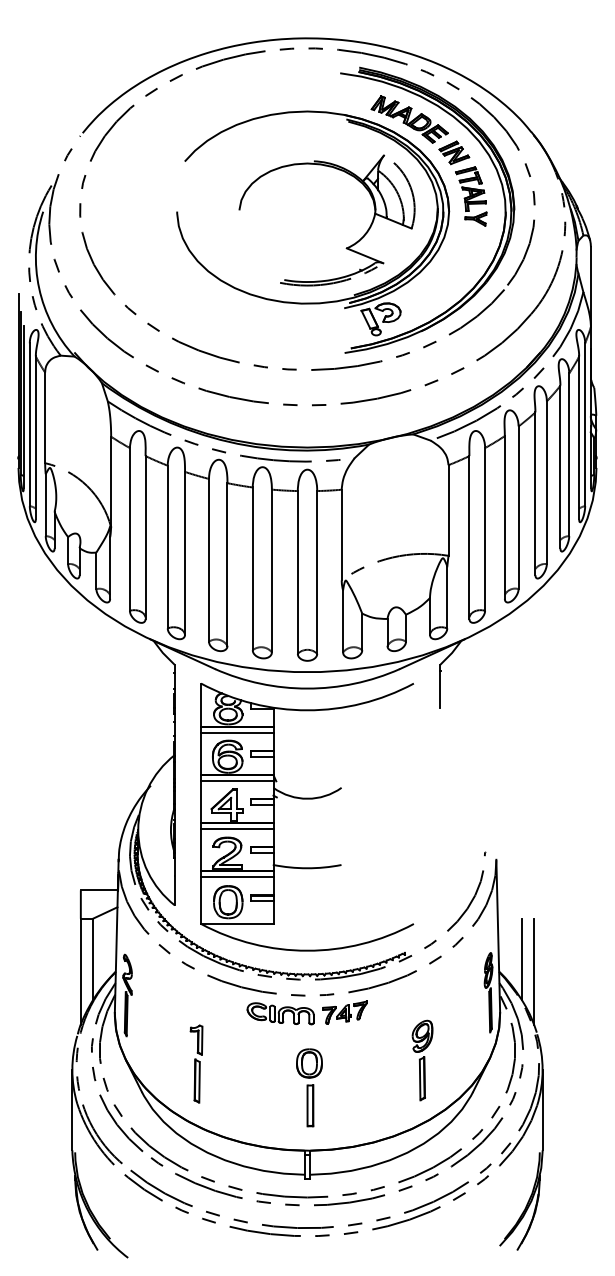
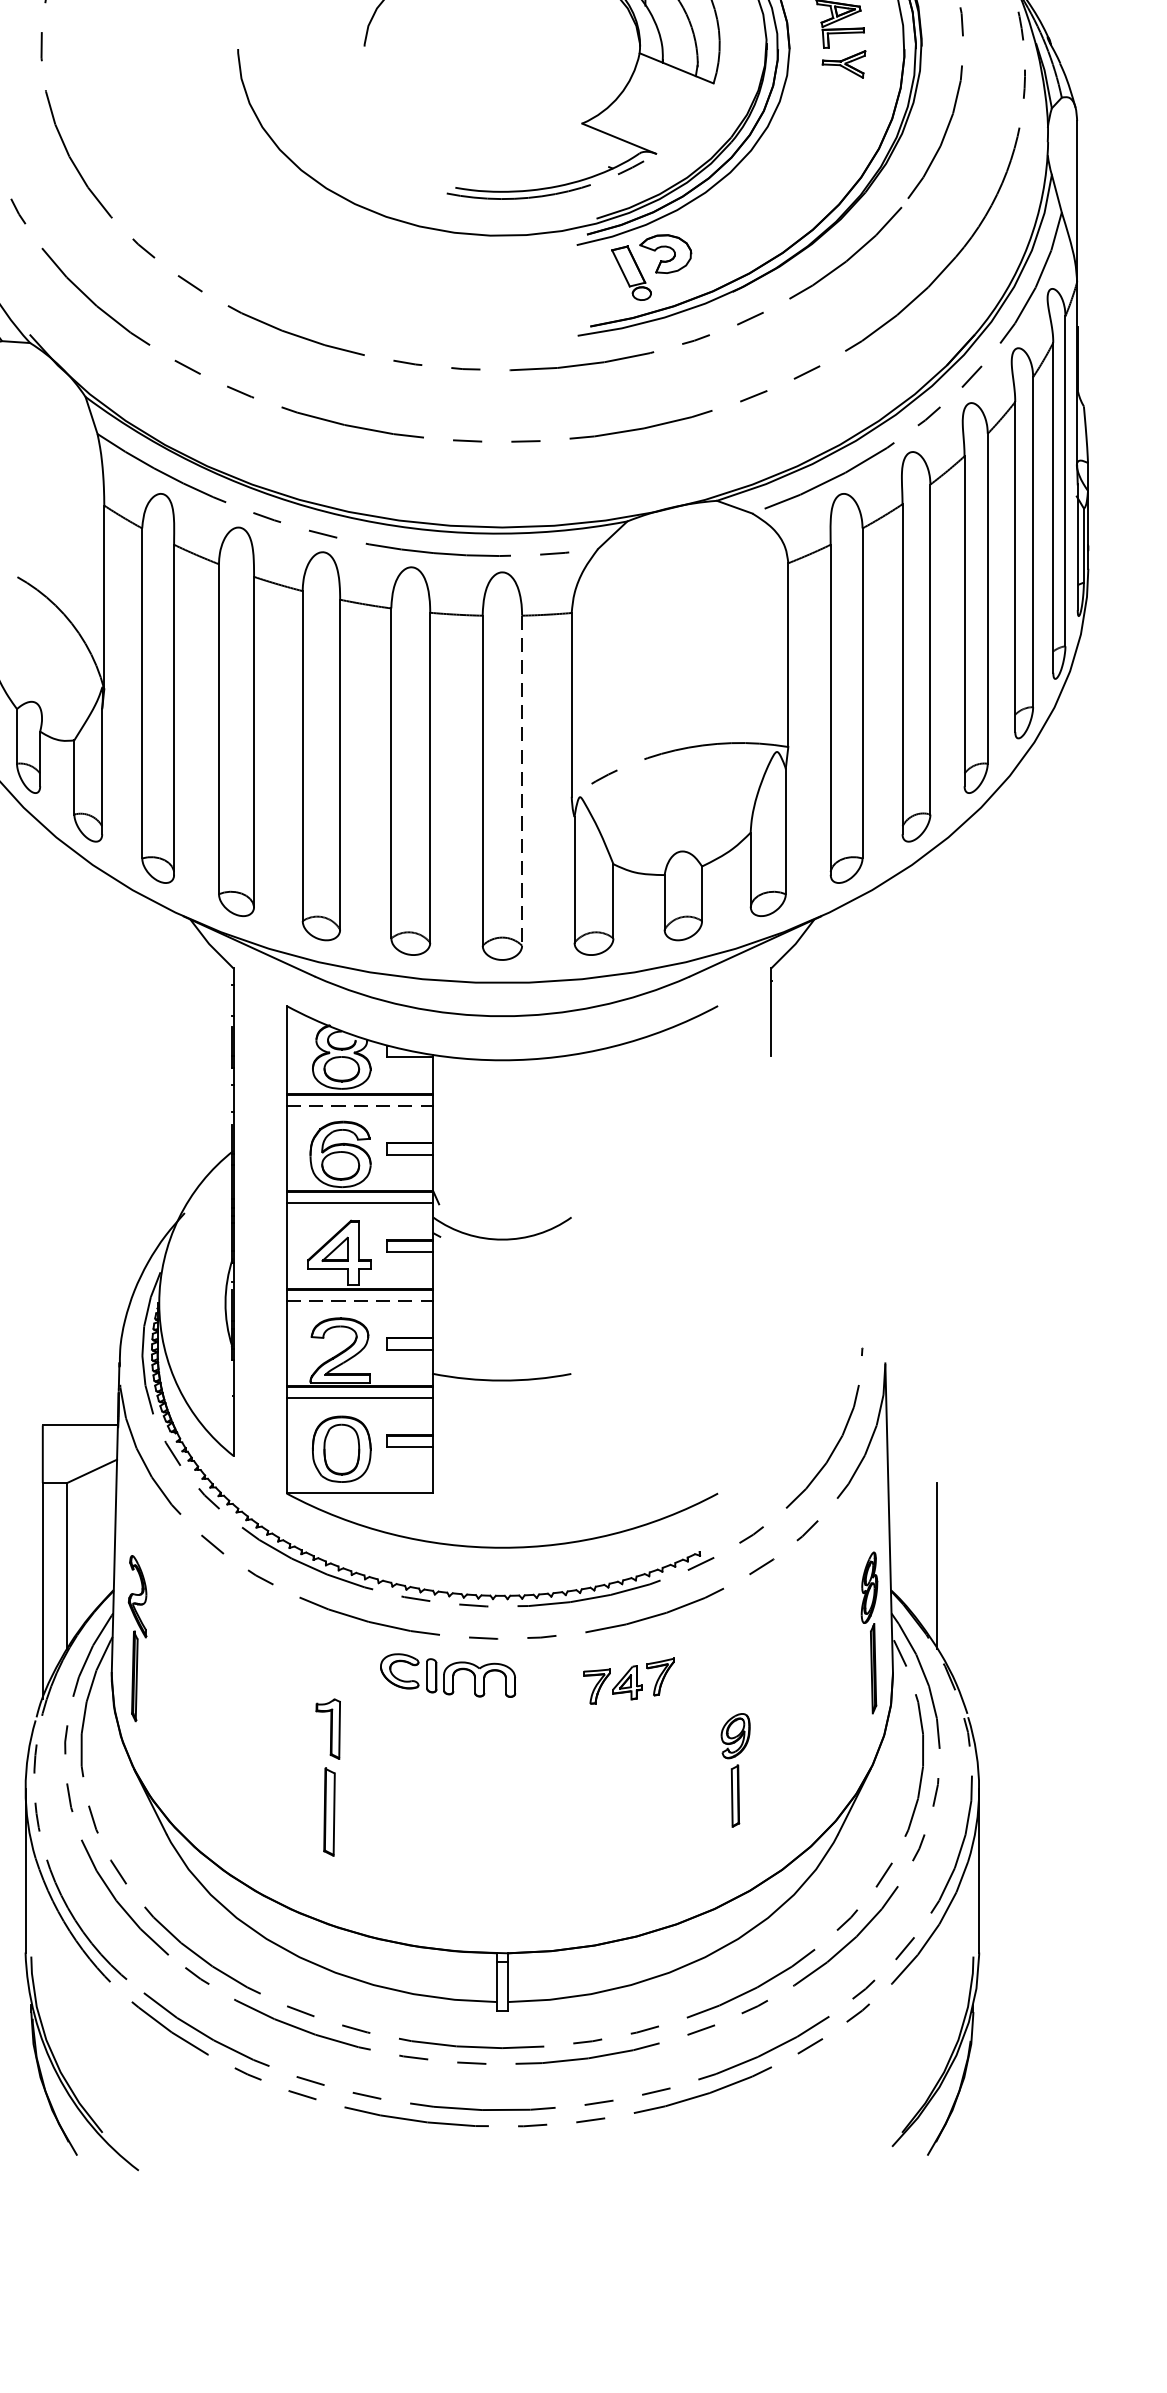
line: (317, 572) -> (522, 780), solid -> dashed
line: (237, 732) -> (360, 1105), solid -> dashed
line: (237, 829) -> (360, 1301), solid -> dashed
line: (534, 971) -> (962, 1589), removed
part: (344, 1012) -> (628, 1681), moved
part: (422, 1060) -> (735, 1770), size x0.7
part: (196, 1063) -> (328, 1776), moved
part: (309, 1087) -> (506, 1825), removed

